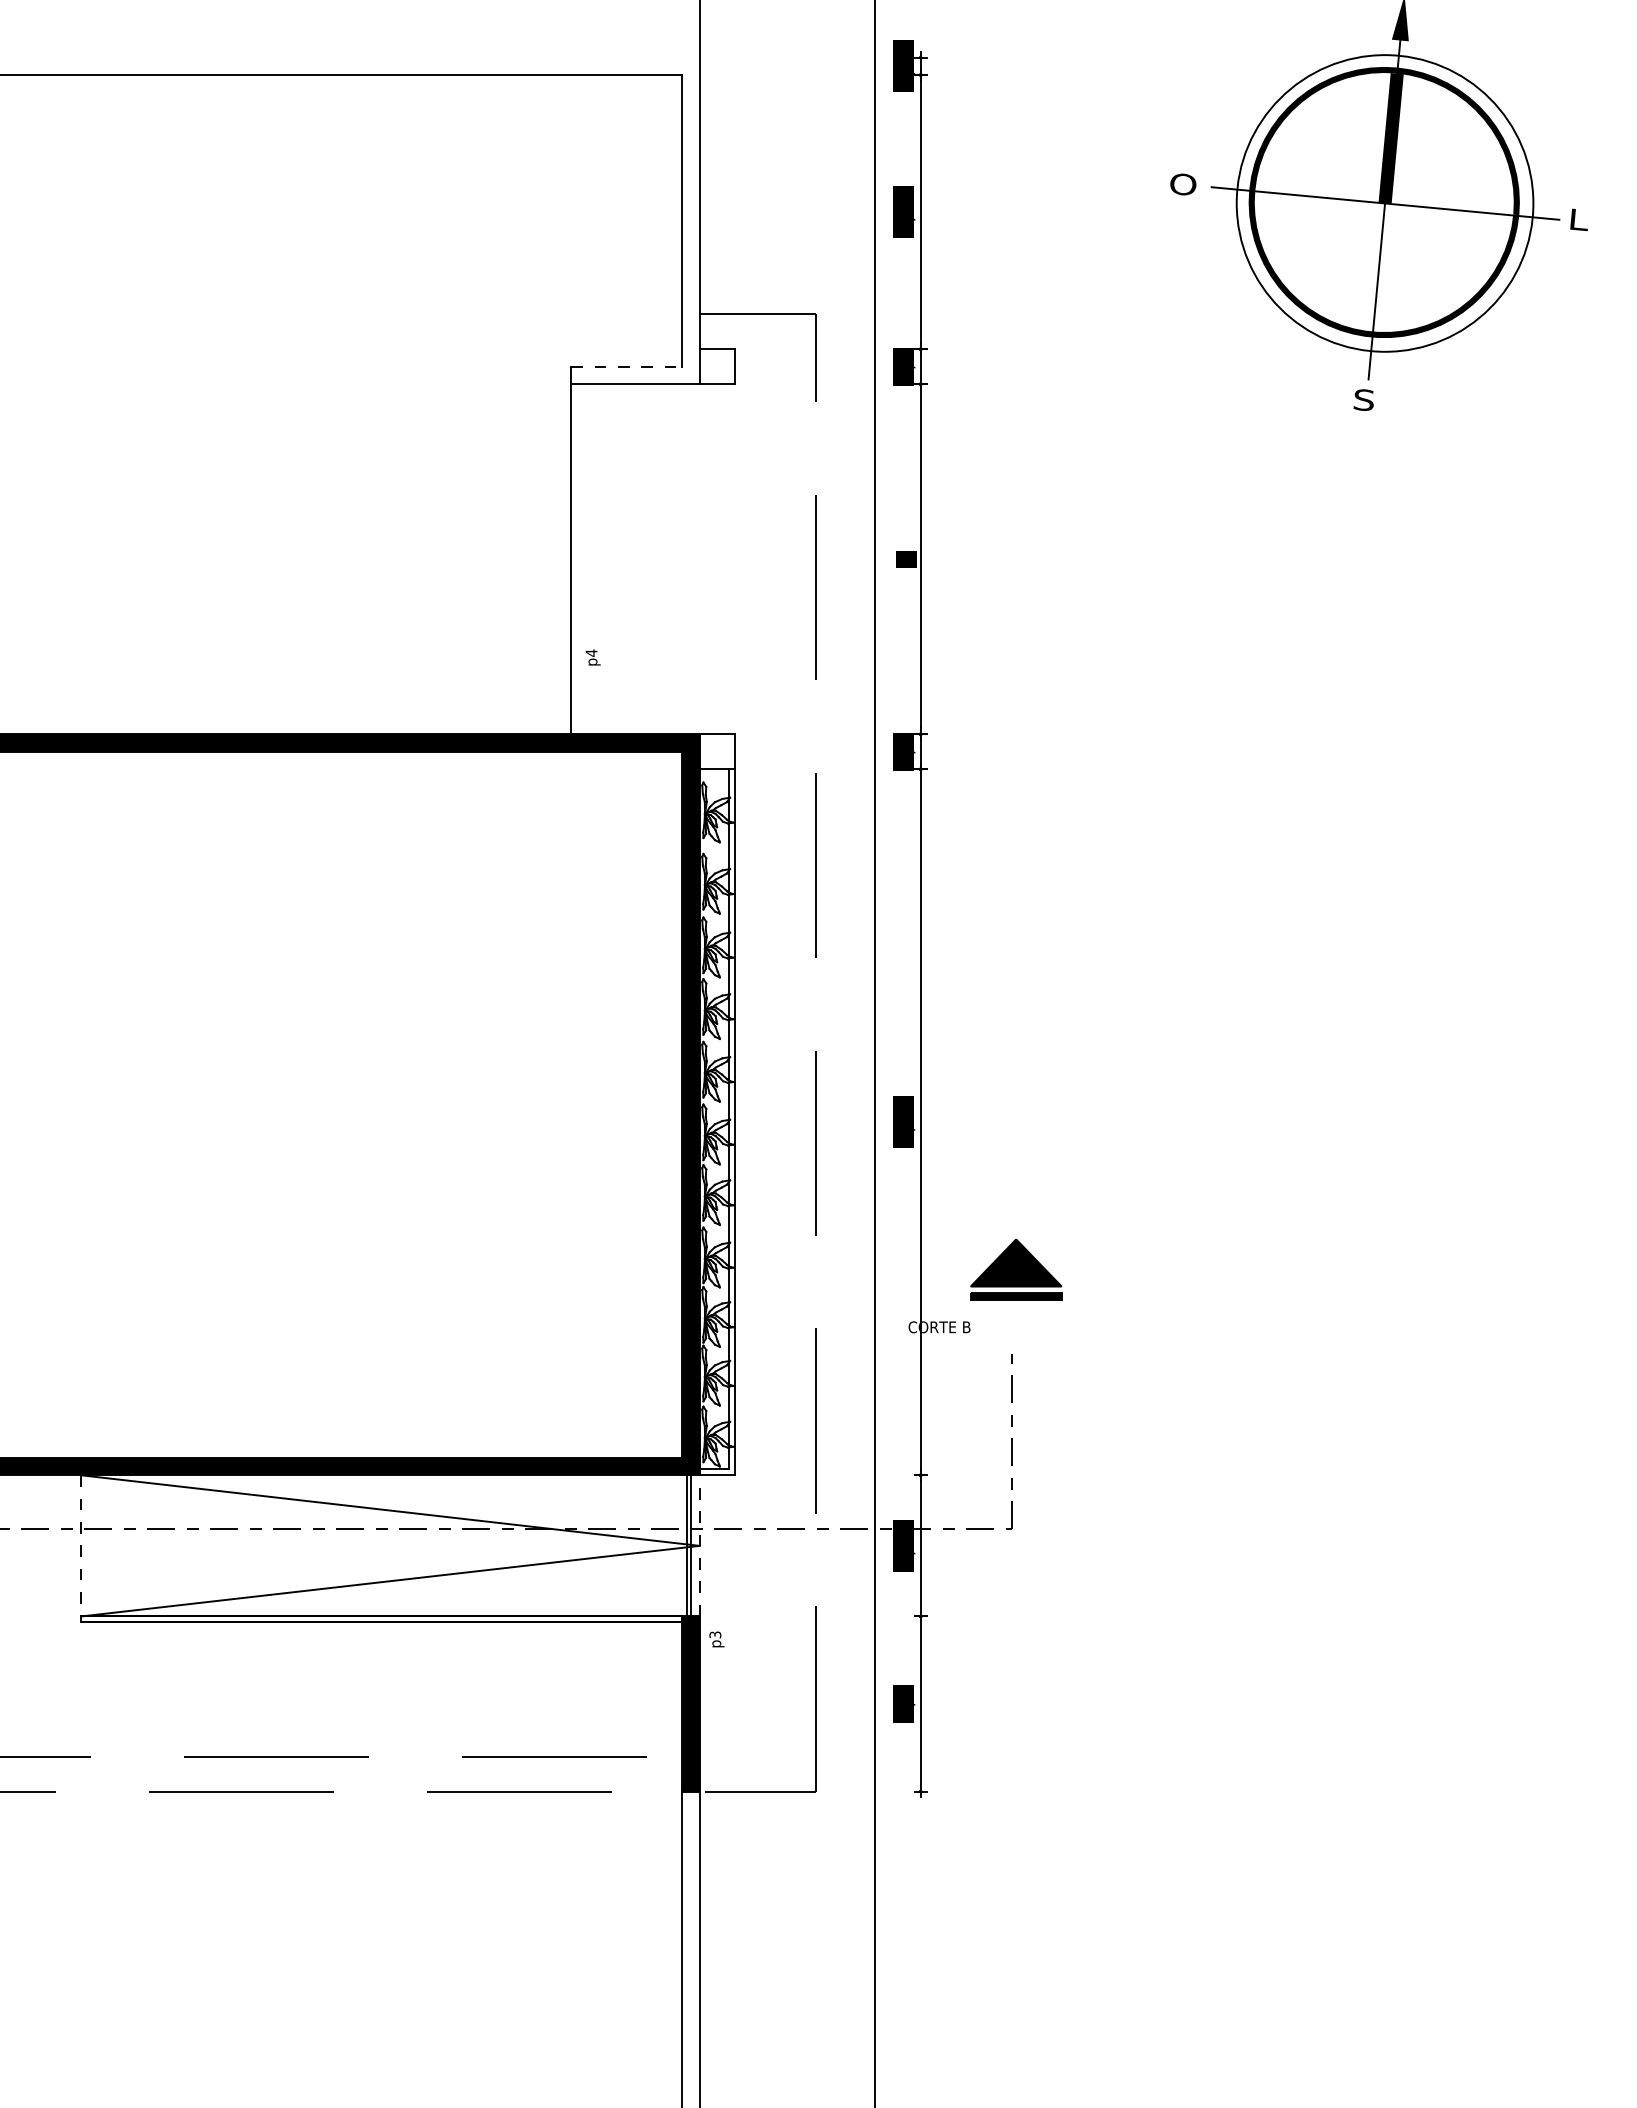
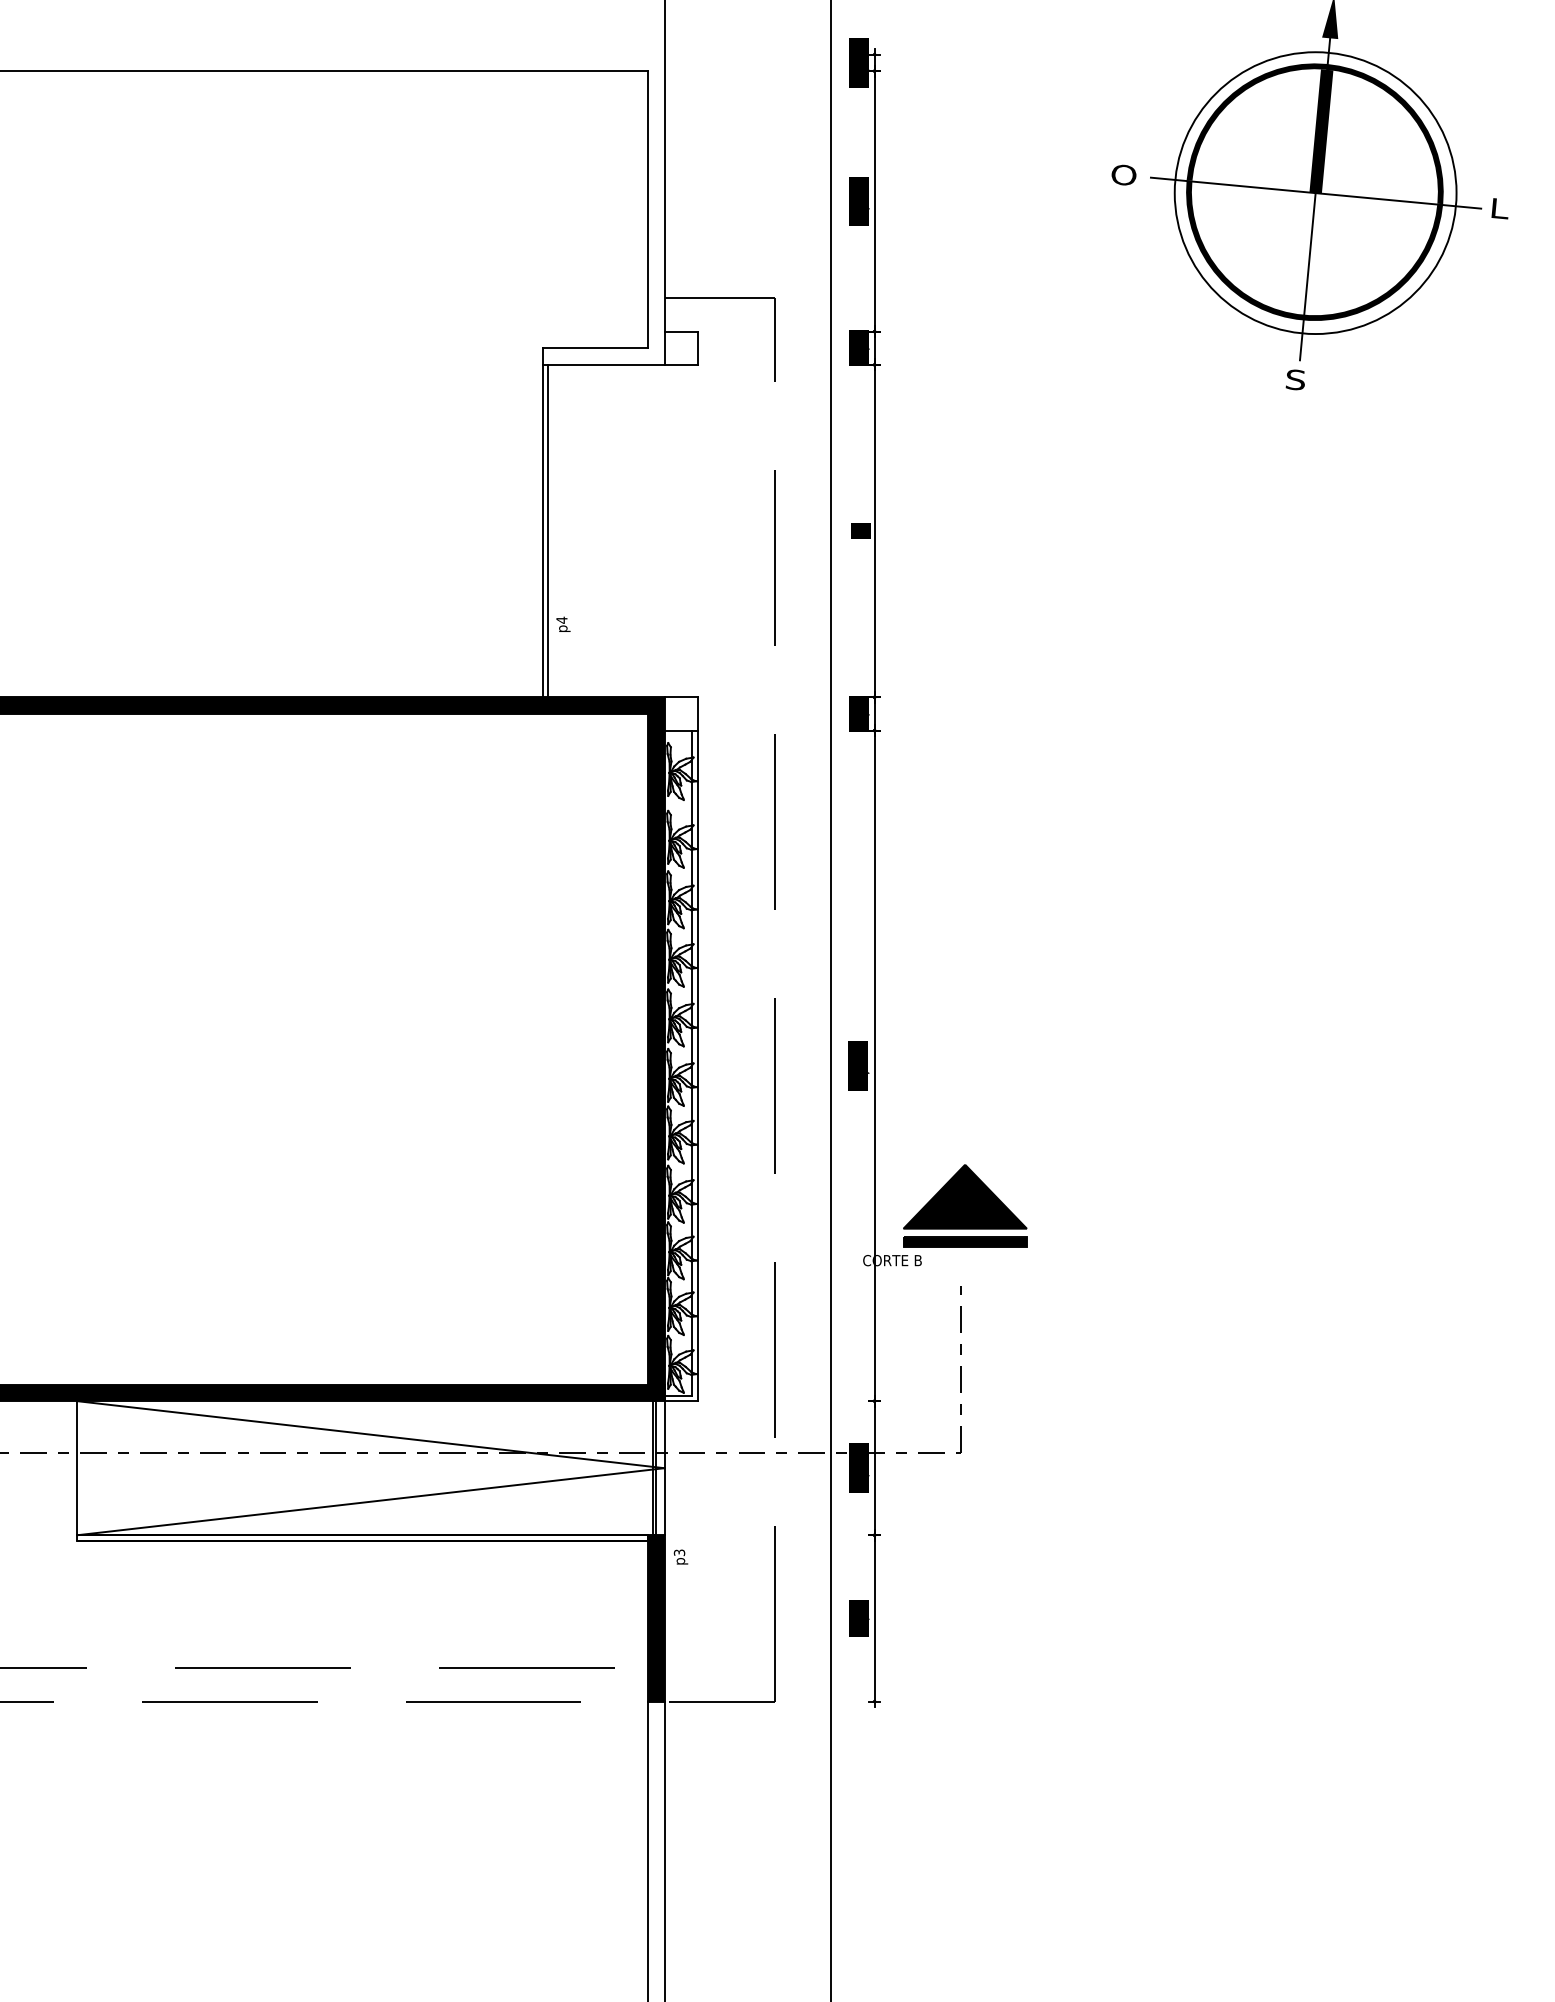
line: (626, 367) -> (595, 348), dashed -> solid
line: (577, 558) -> (548, 530), added
part: (1016, 1269) -> (965, 1205), size x1.43
line: (699, 1545) -> (664, 1467), dashed -> solid
line: (81, 1546) -> (77, 1468), dashed -> solid

